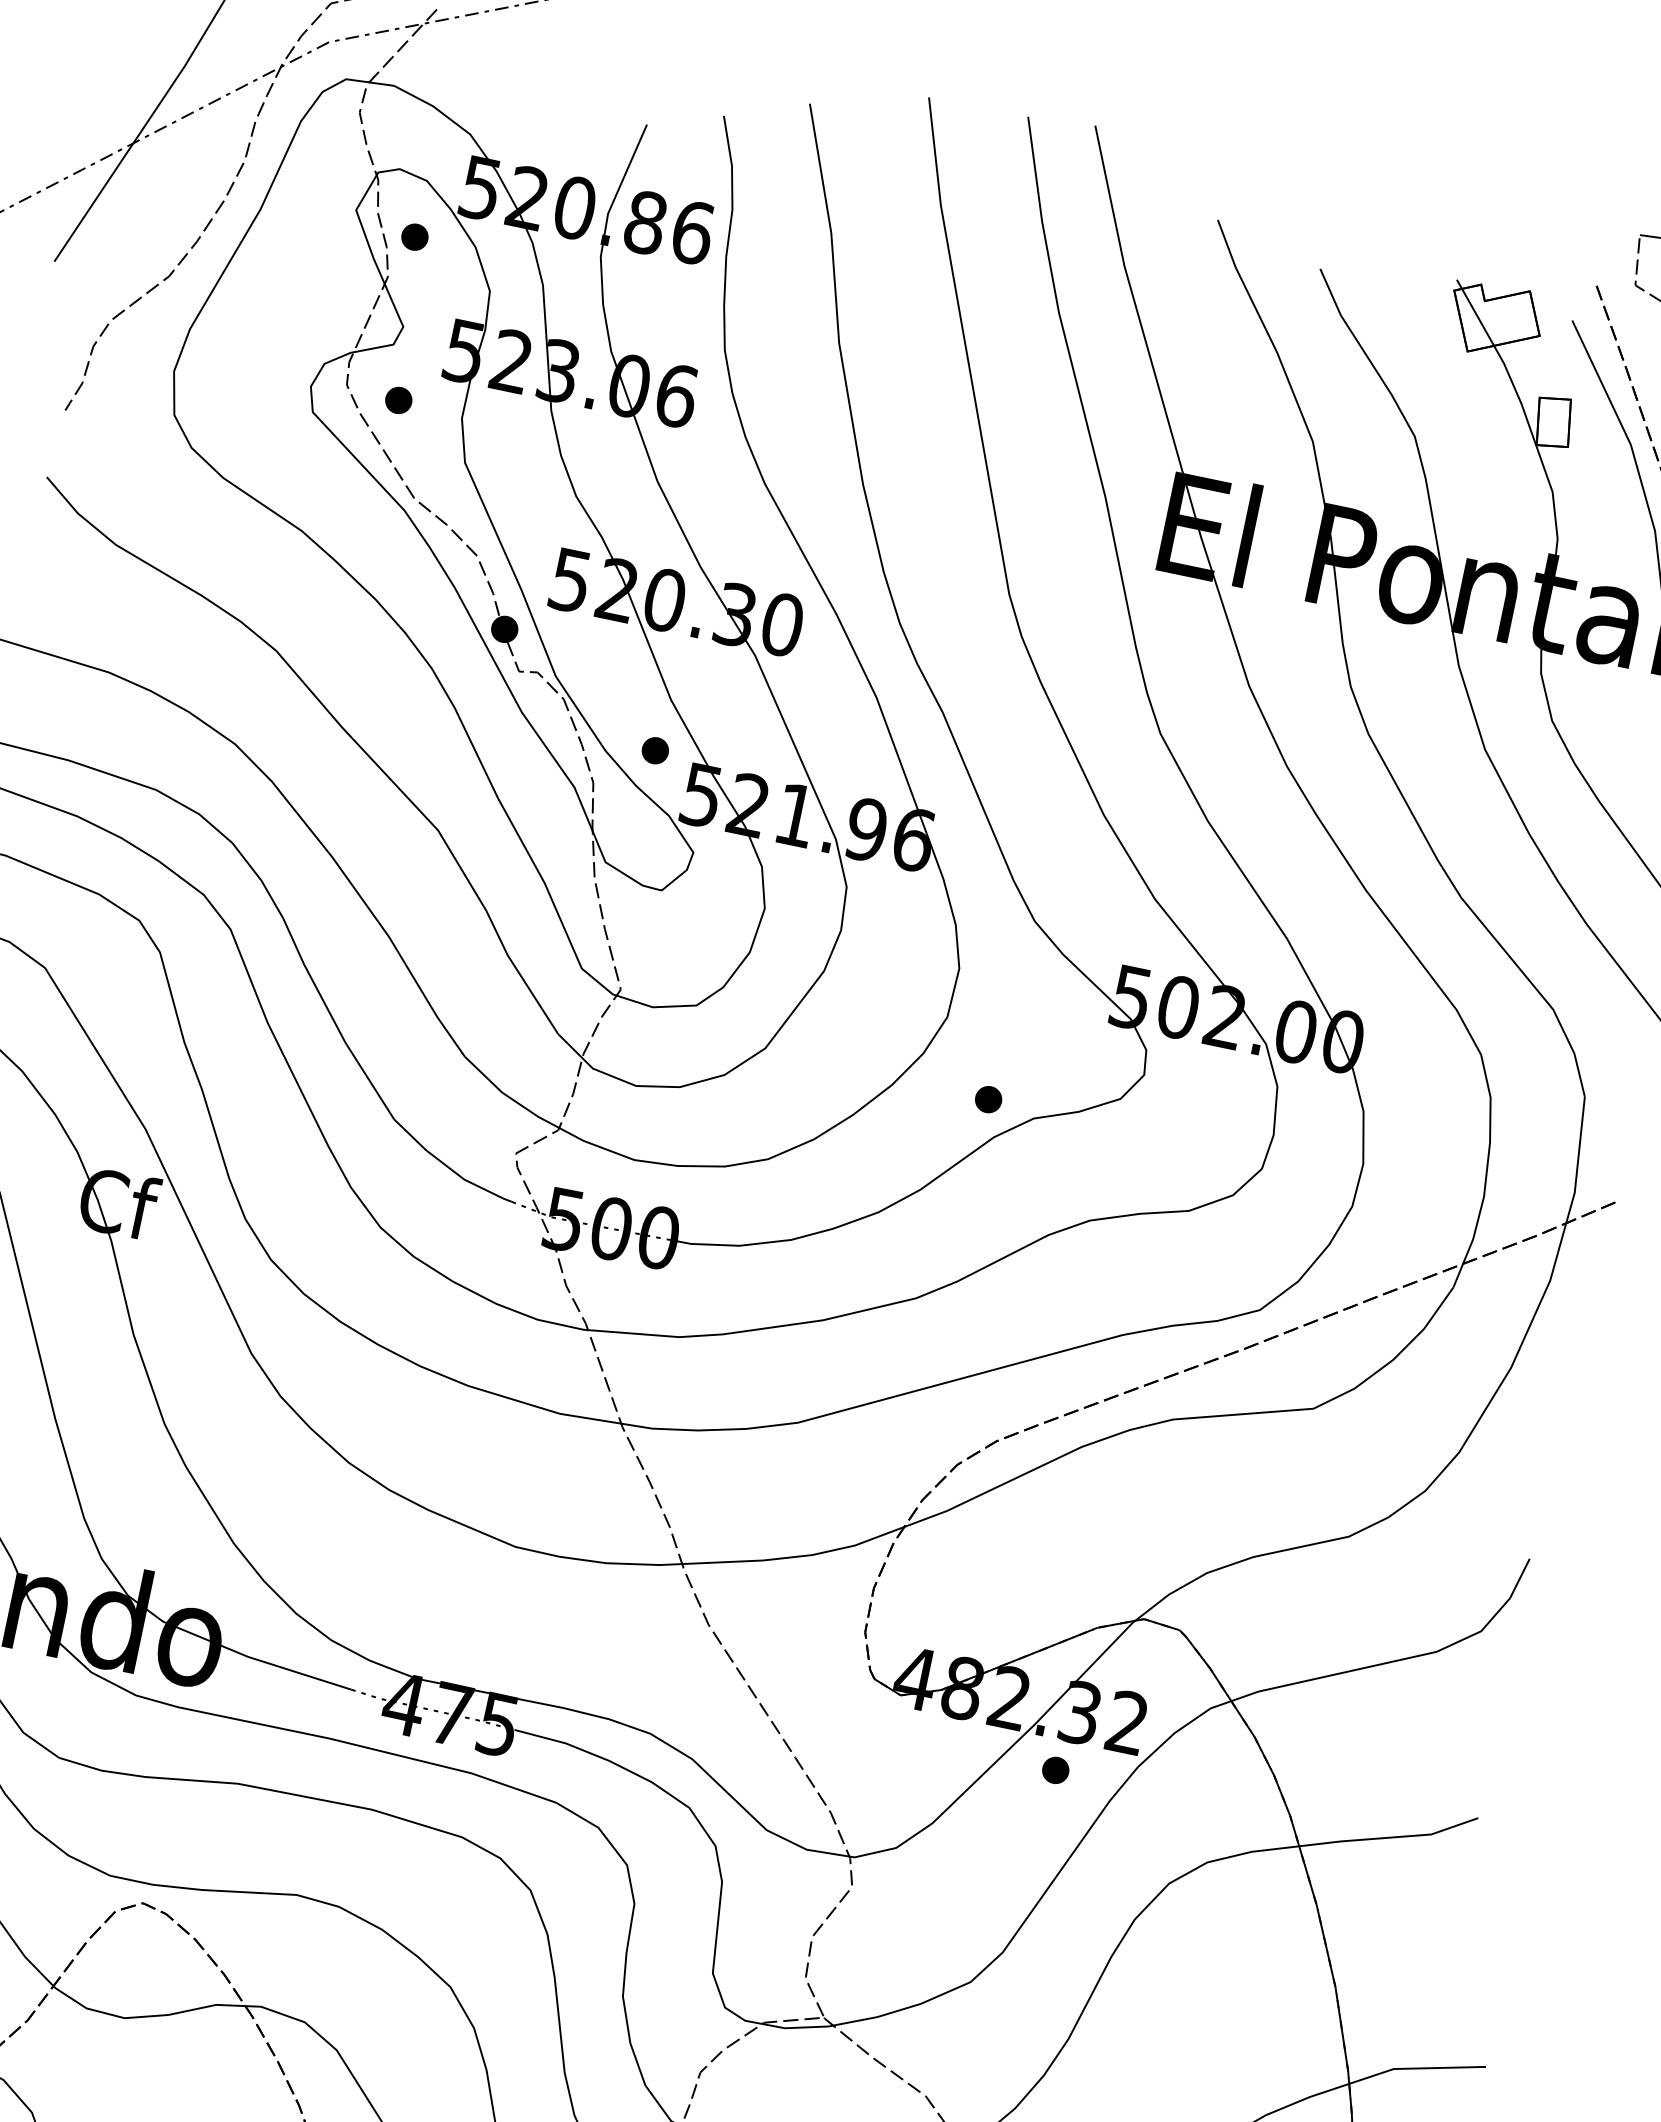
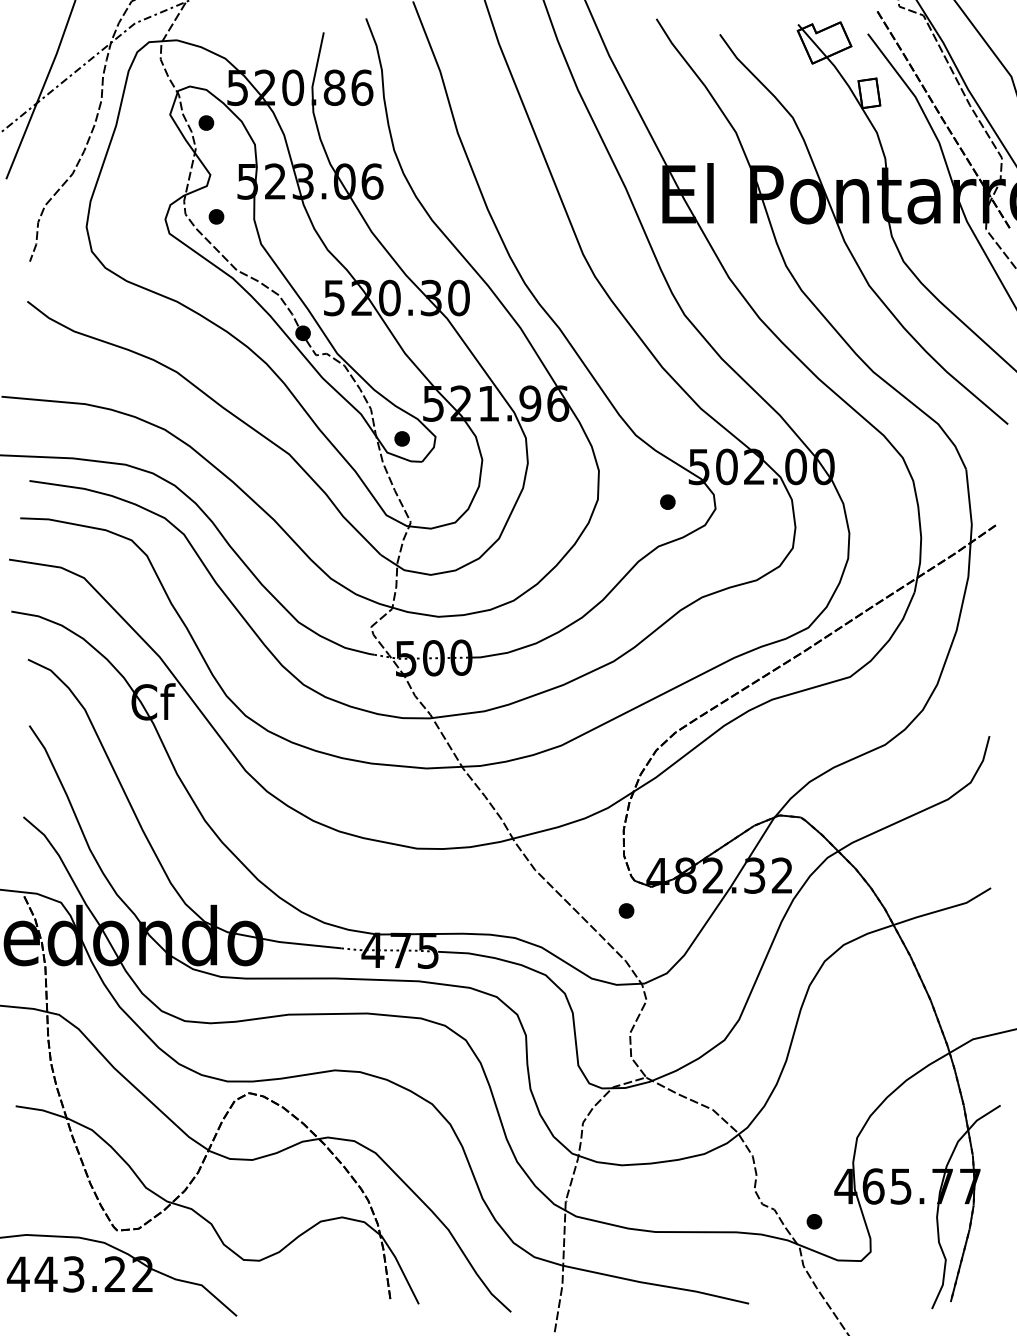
part: (654, 749) -> (401, 438), moved
part: (988, 1098) -> (667, 501), moved
part: (1055, 1769) -> (626, 910), moved

